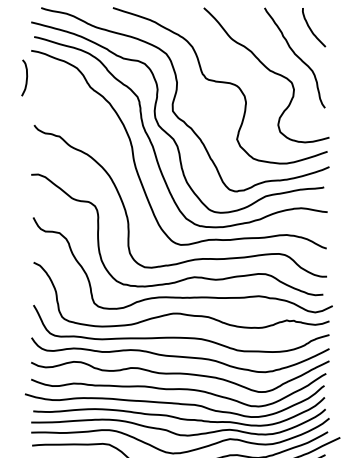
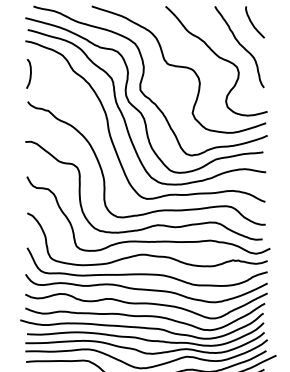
curve: (26, 77) -> (30, 73), moved

